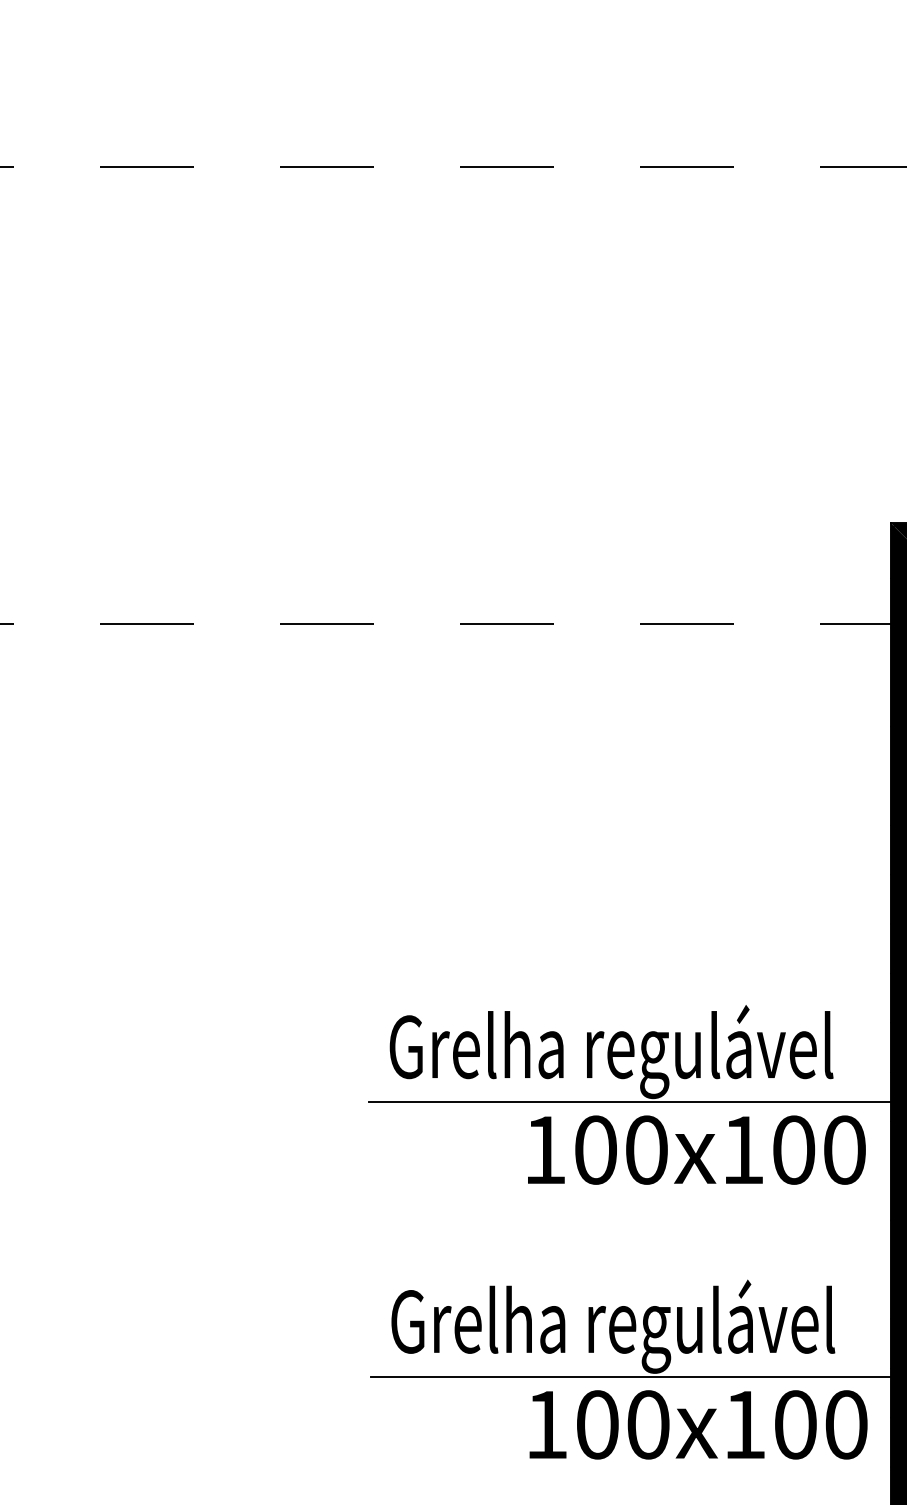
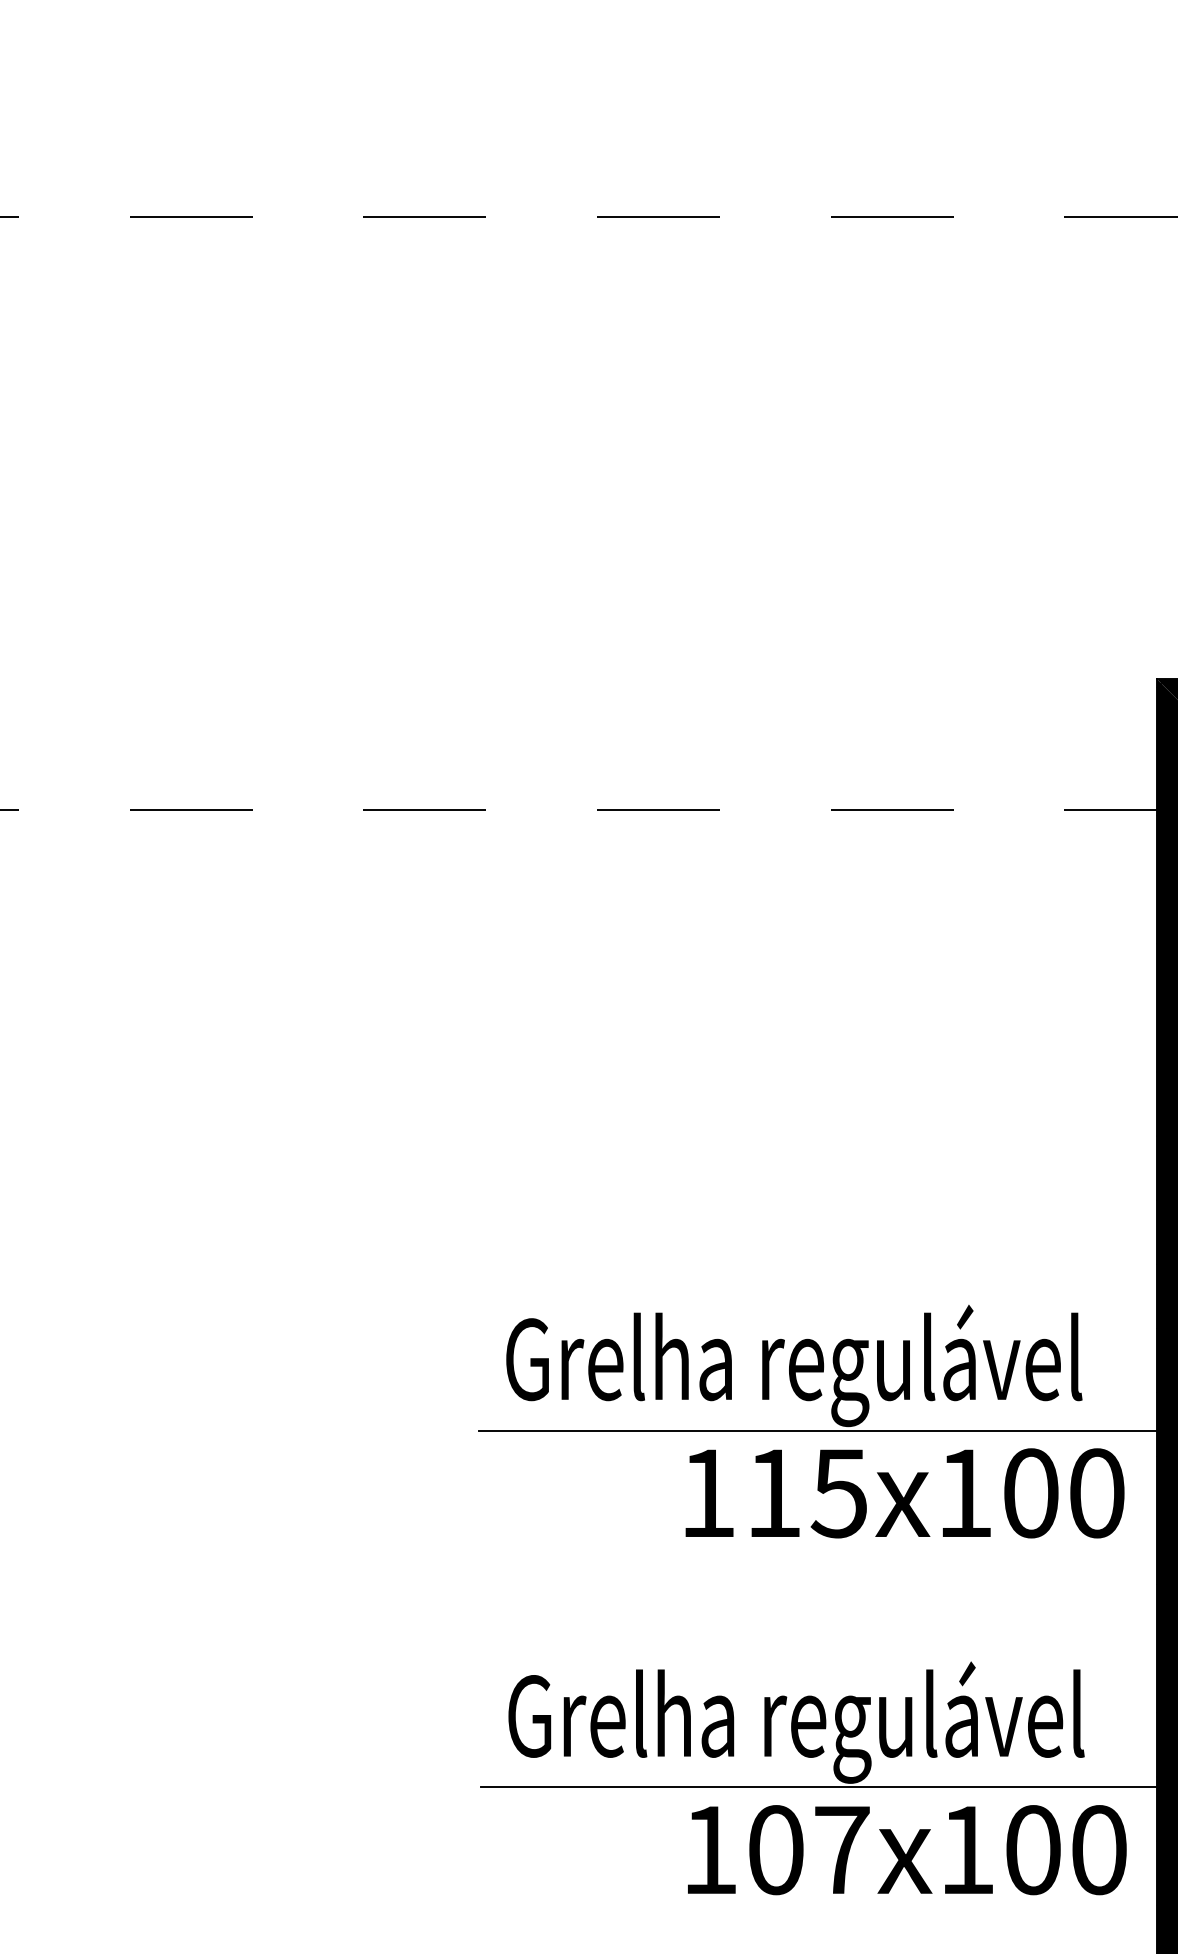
text: (621, 1150) -> (807, 1493), 100 -> 115
text: (648, 1425) -> (842, 1850), 100 -> 107

